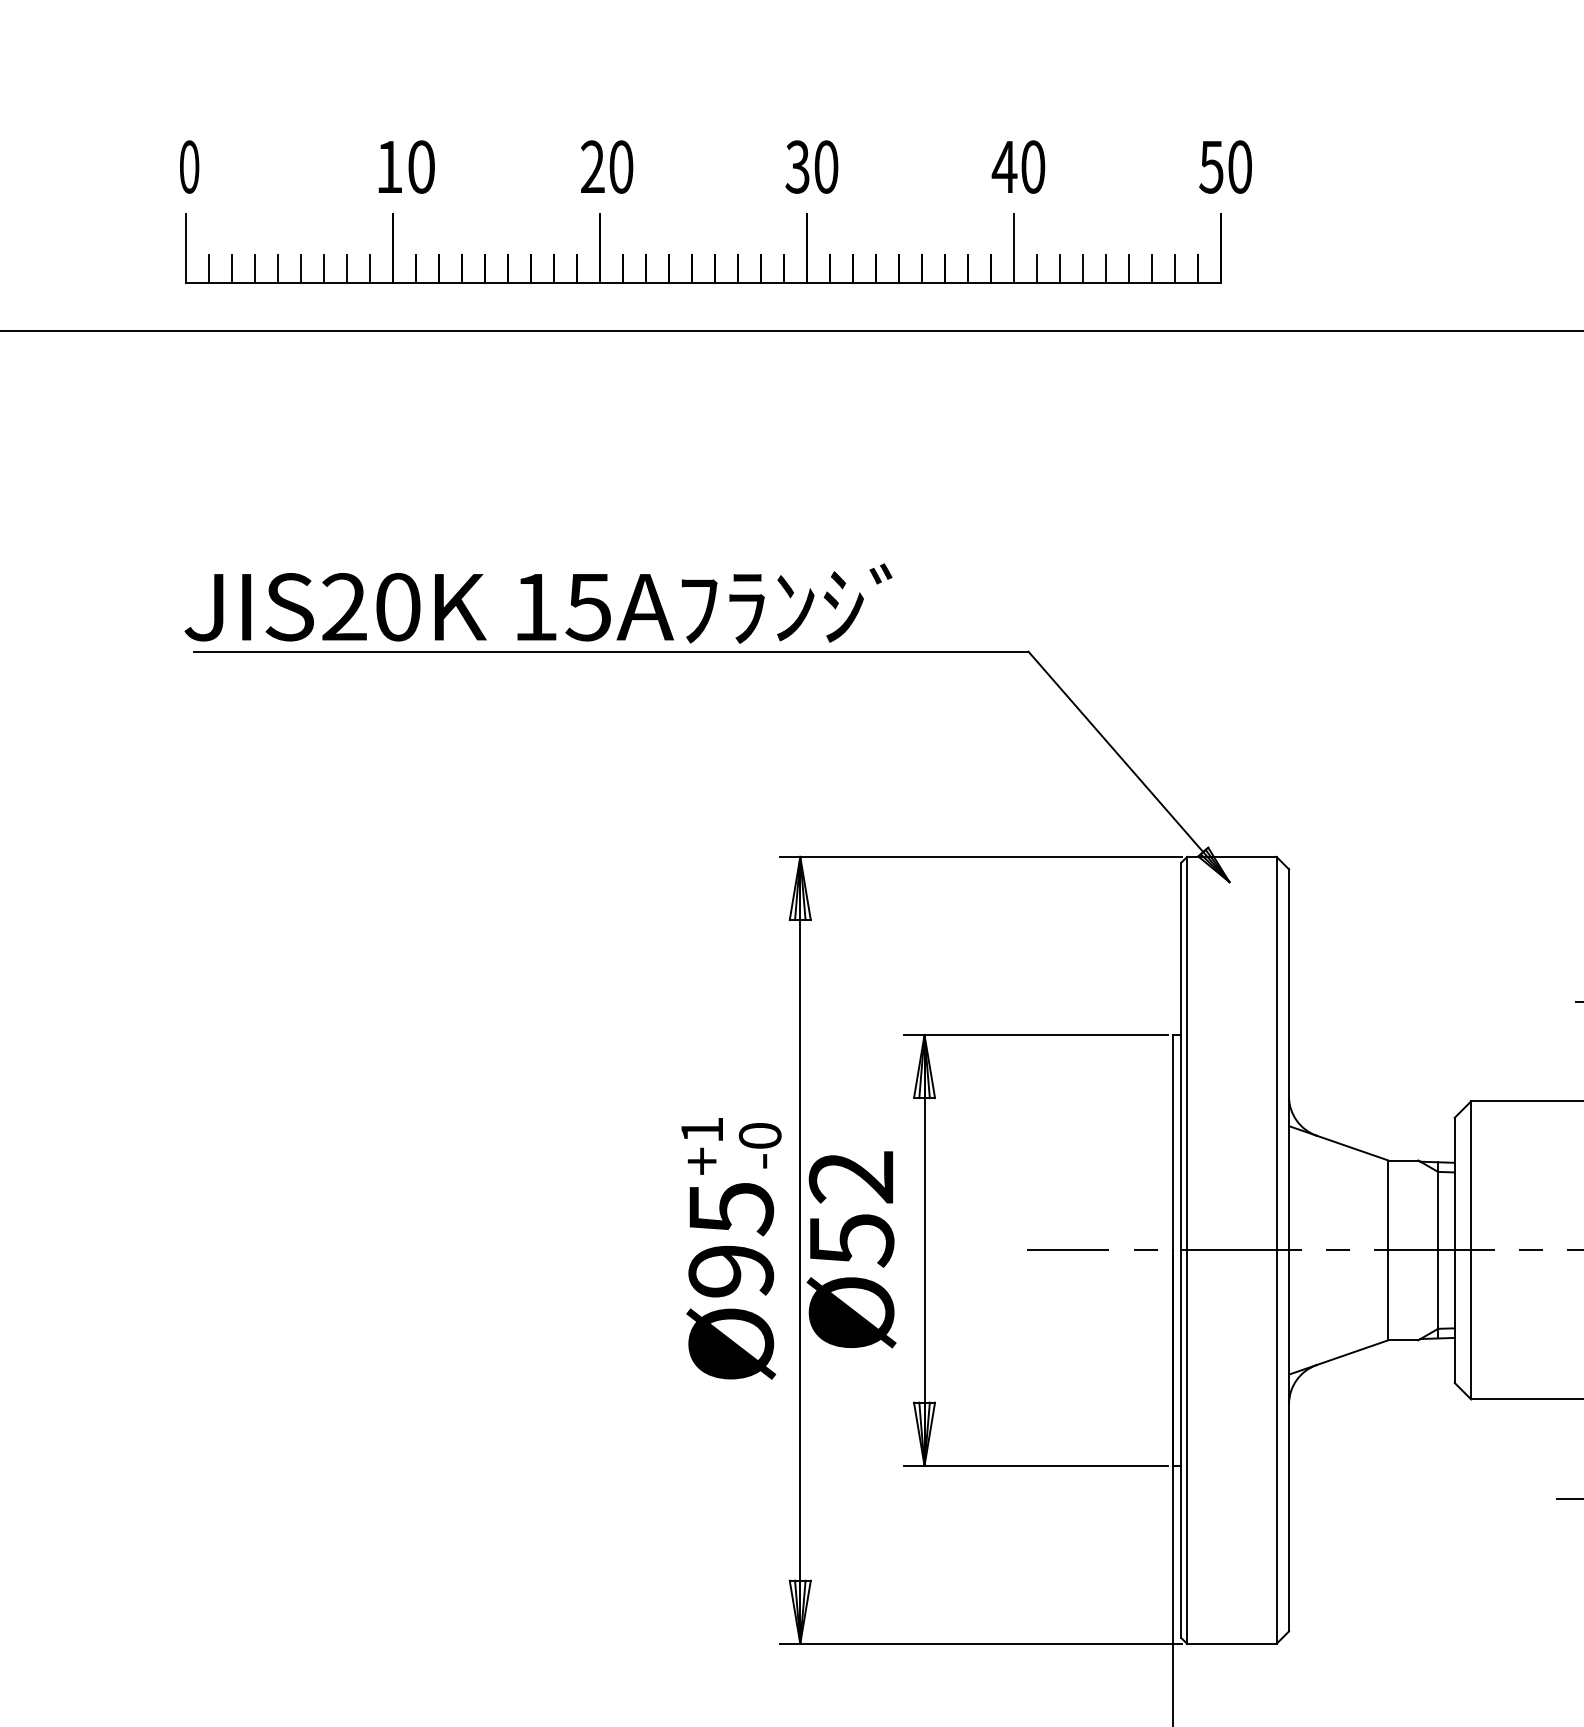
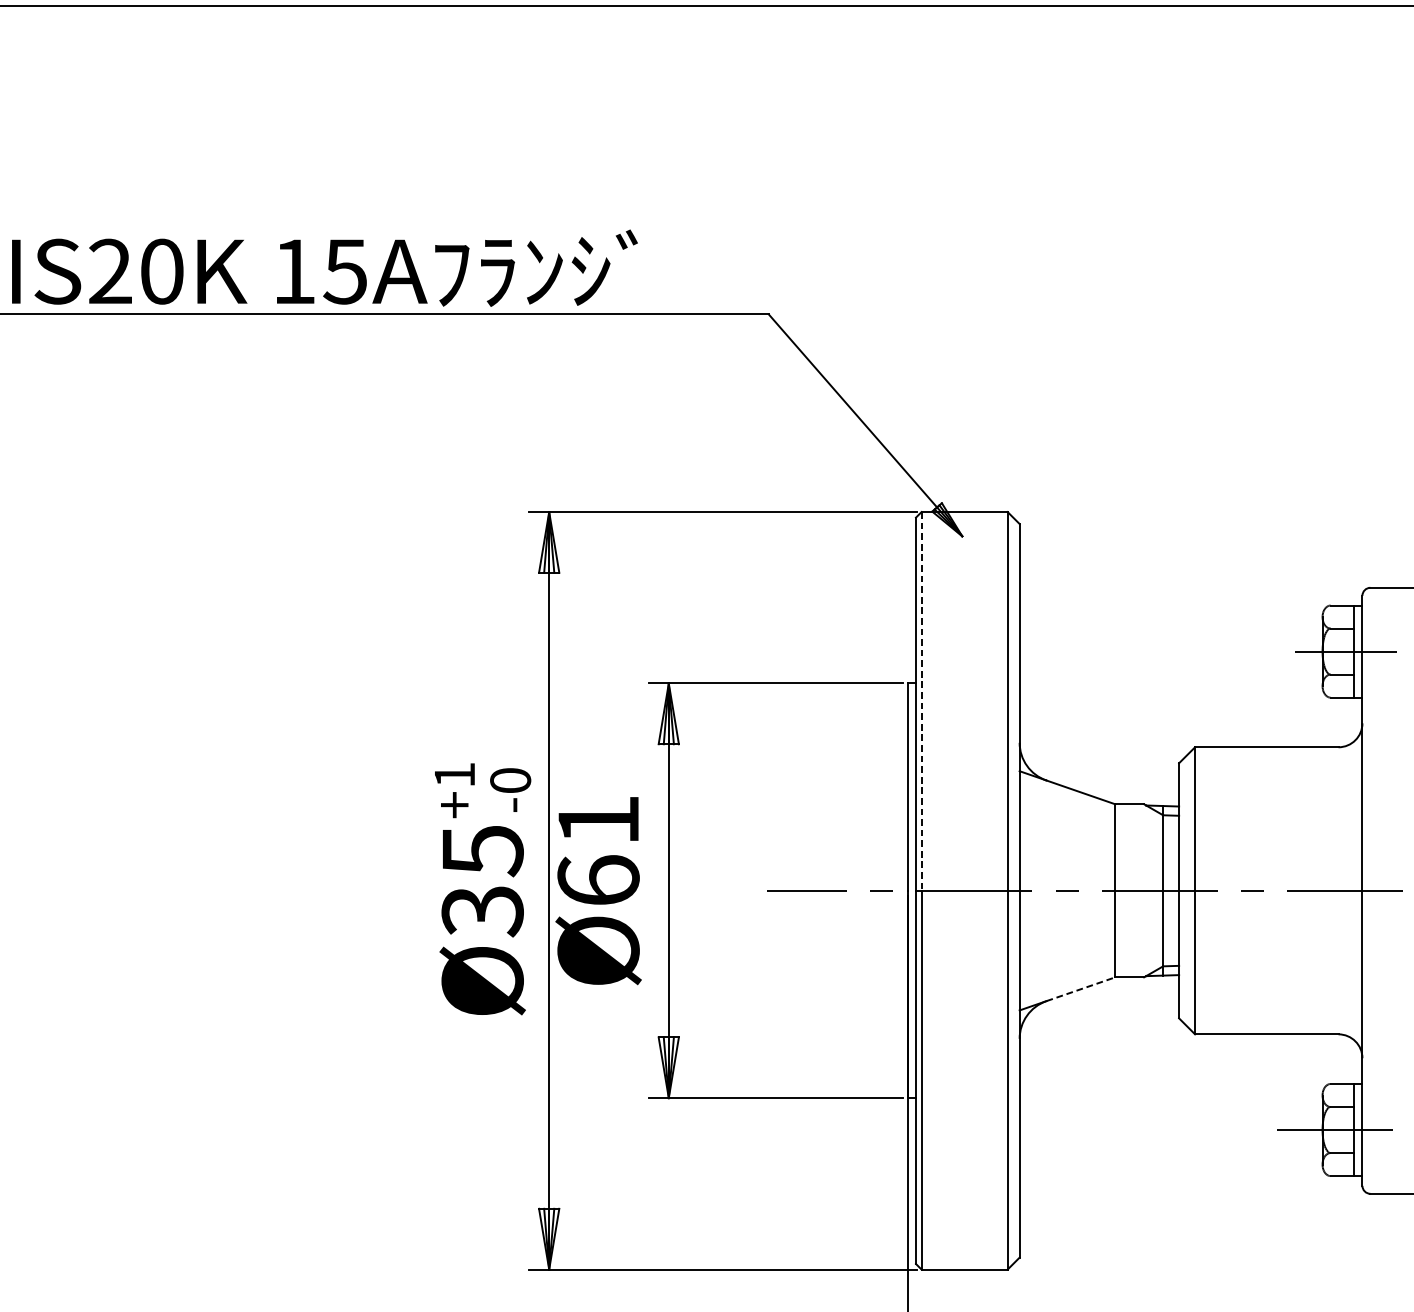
line: (1187, 1053) -> (921, 701), solid -> dashed
text: (851, 1209) -> (598, 851), Ø52 -> Ø61
text: (731, 1271) -> (482, 911), Ø95 -> Ø35
line: (1352, 1352) -> (1080, 989), solid -> dashed

